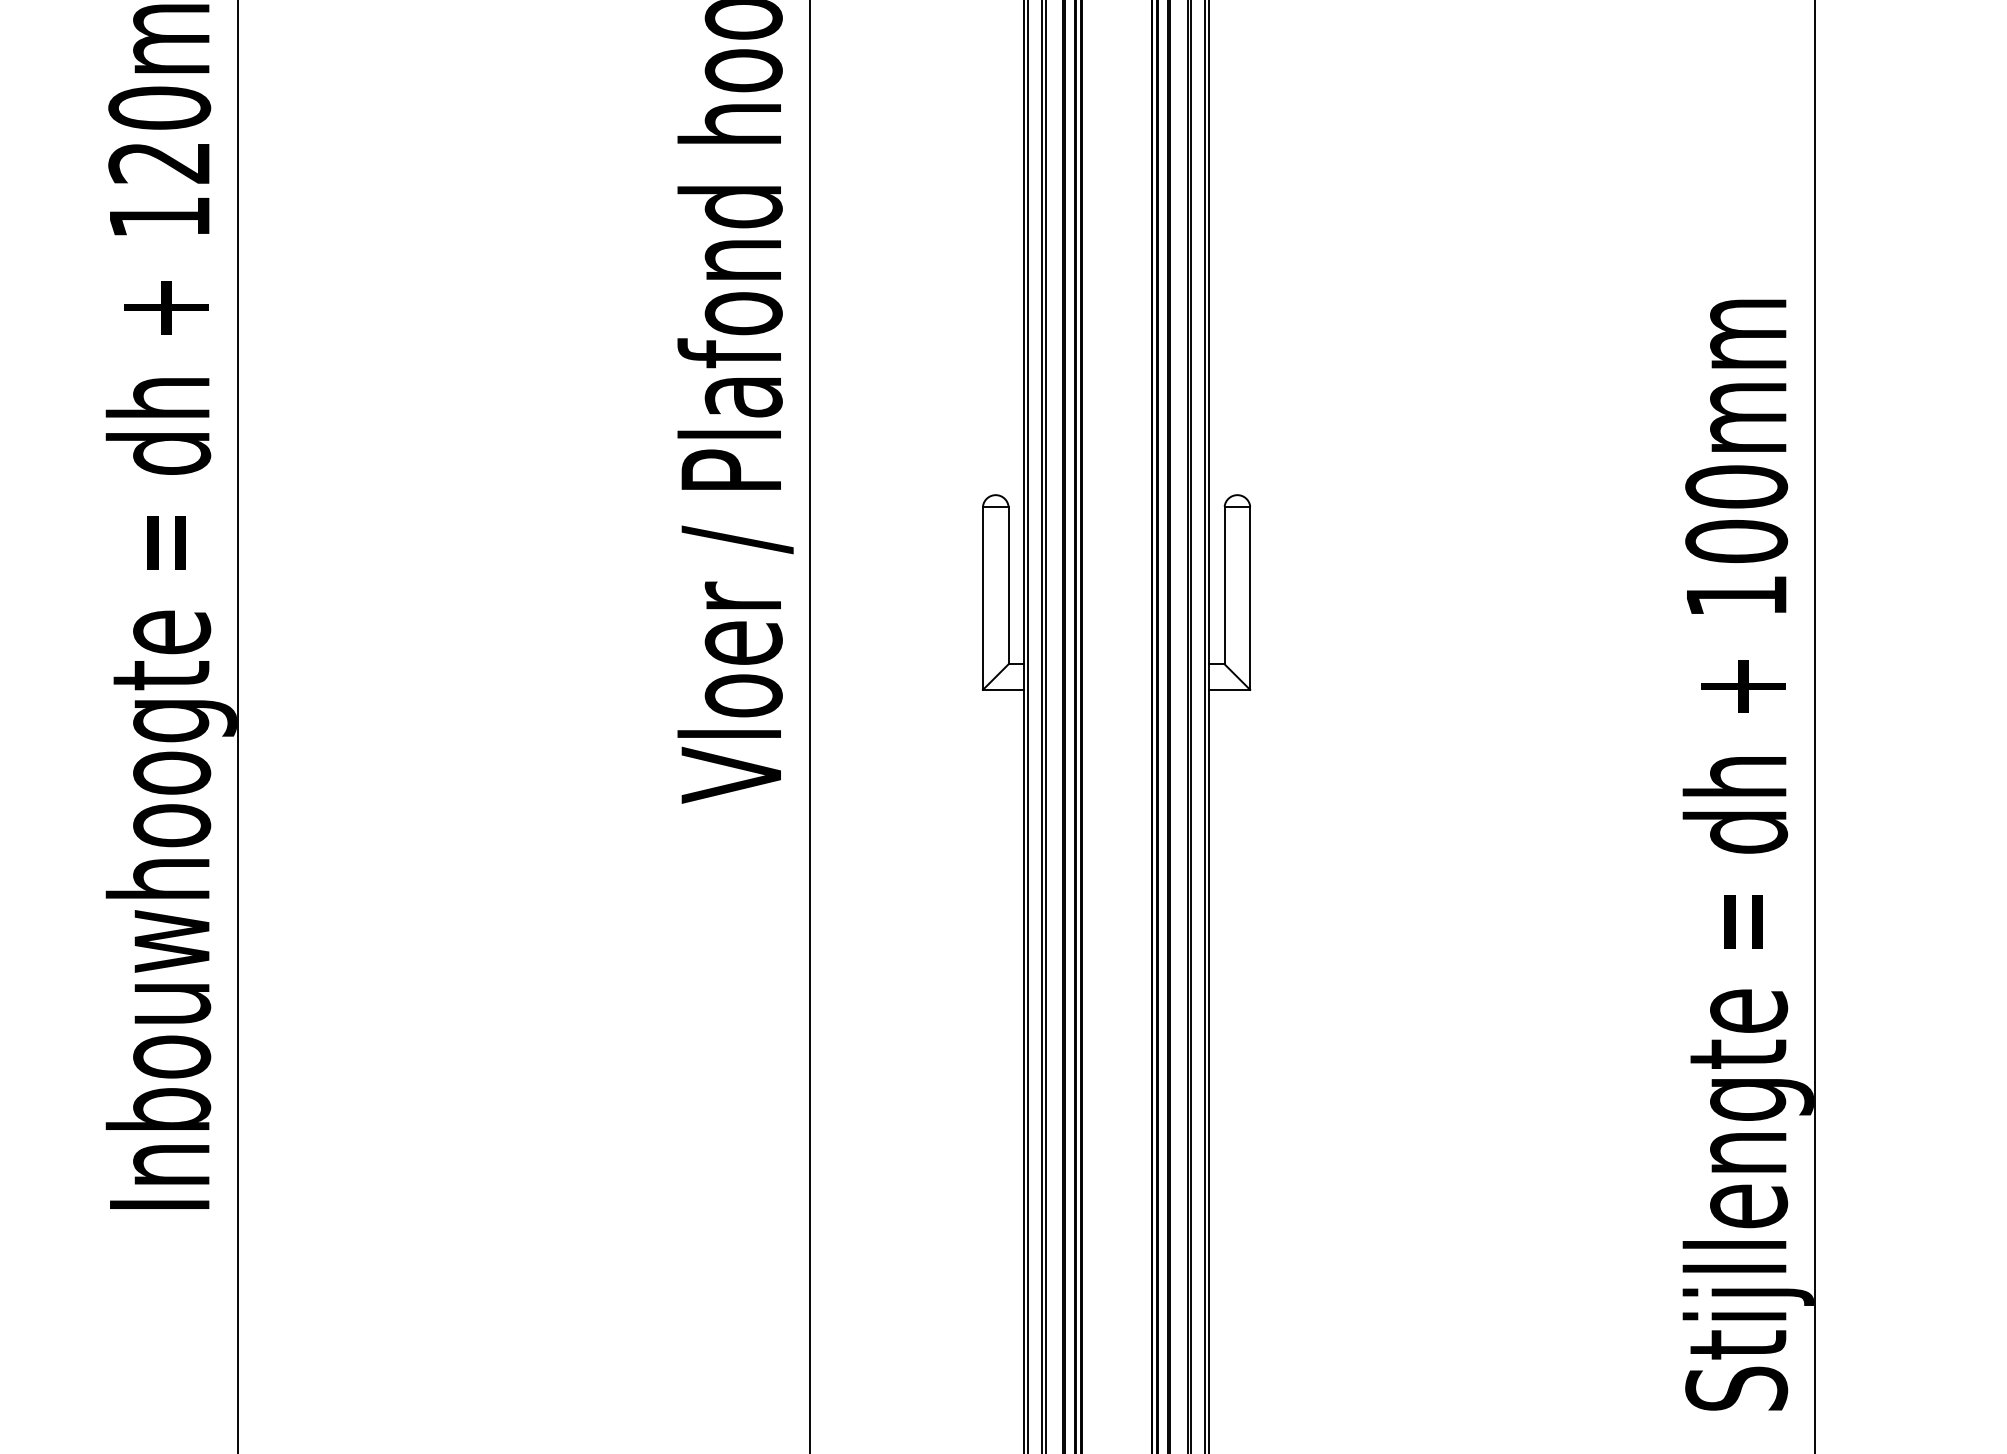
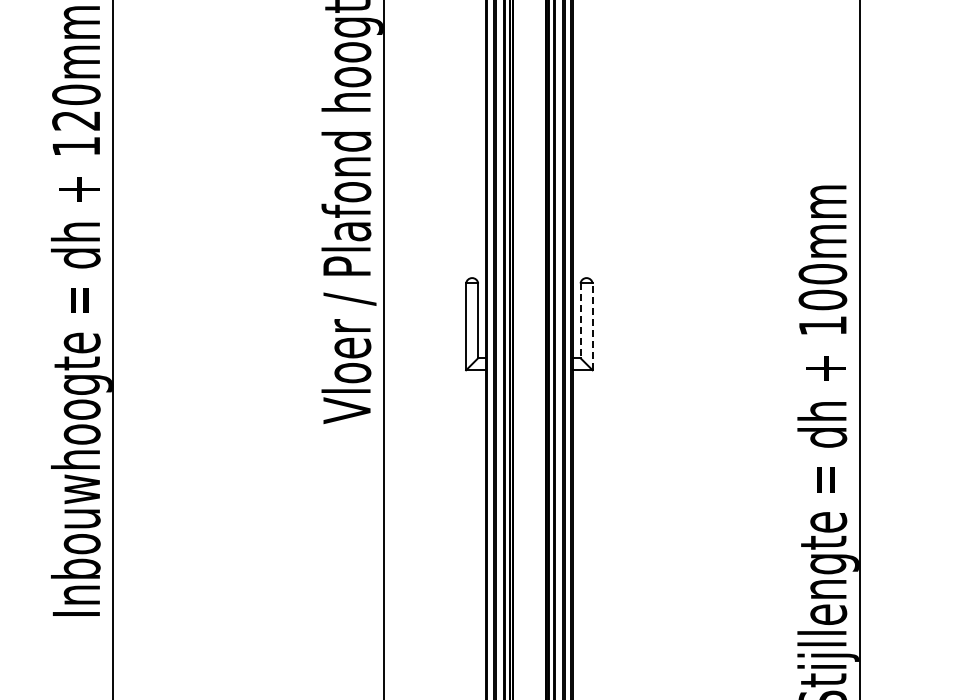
line: (1224, 586) -> (580, 321), solid -> dashed
line: (1249, 597) -> (592, 326), solid -> dashed

